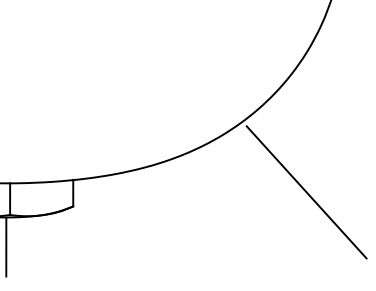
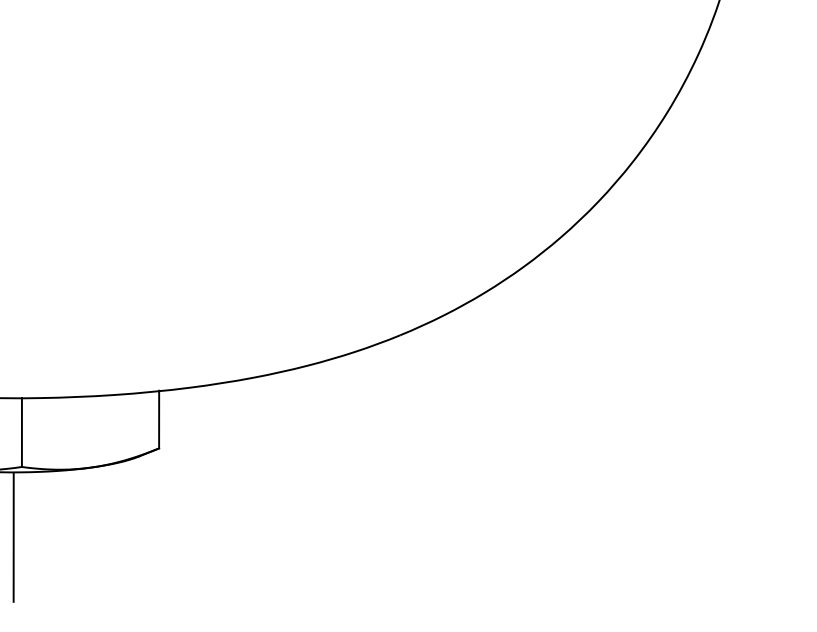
line: (306, 192) -> (666, 418), removed

